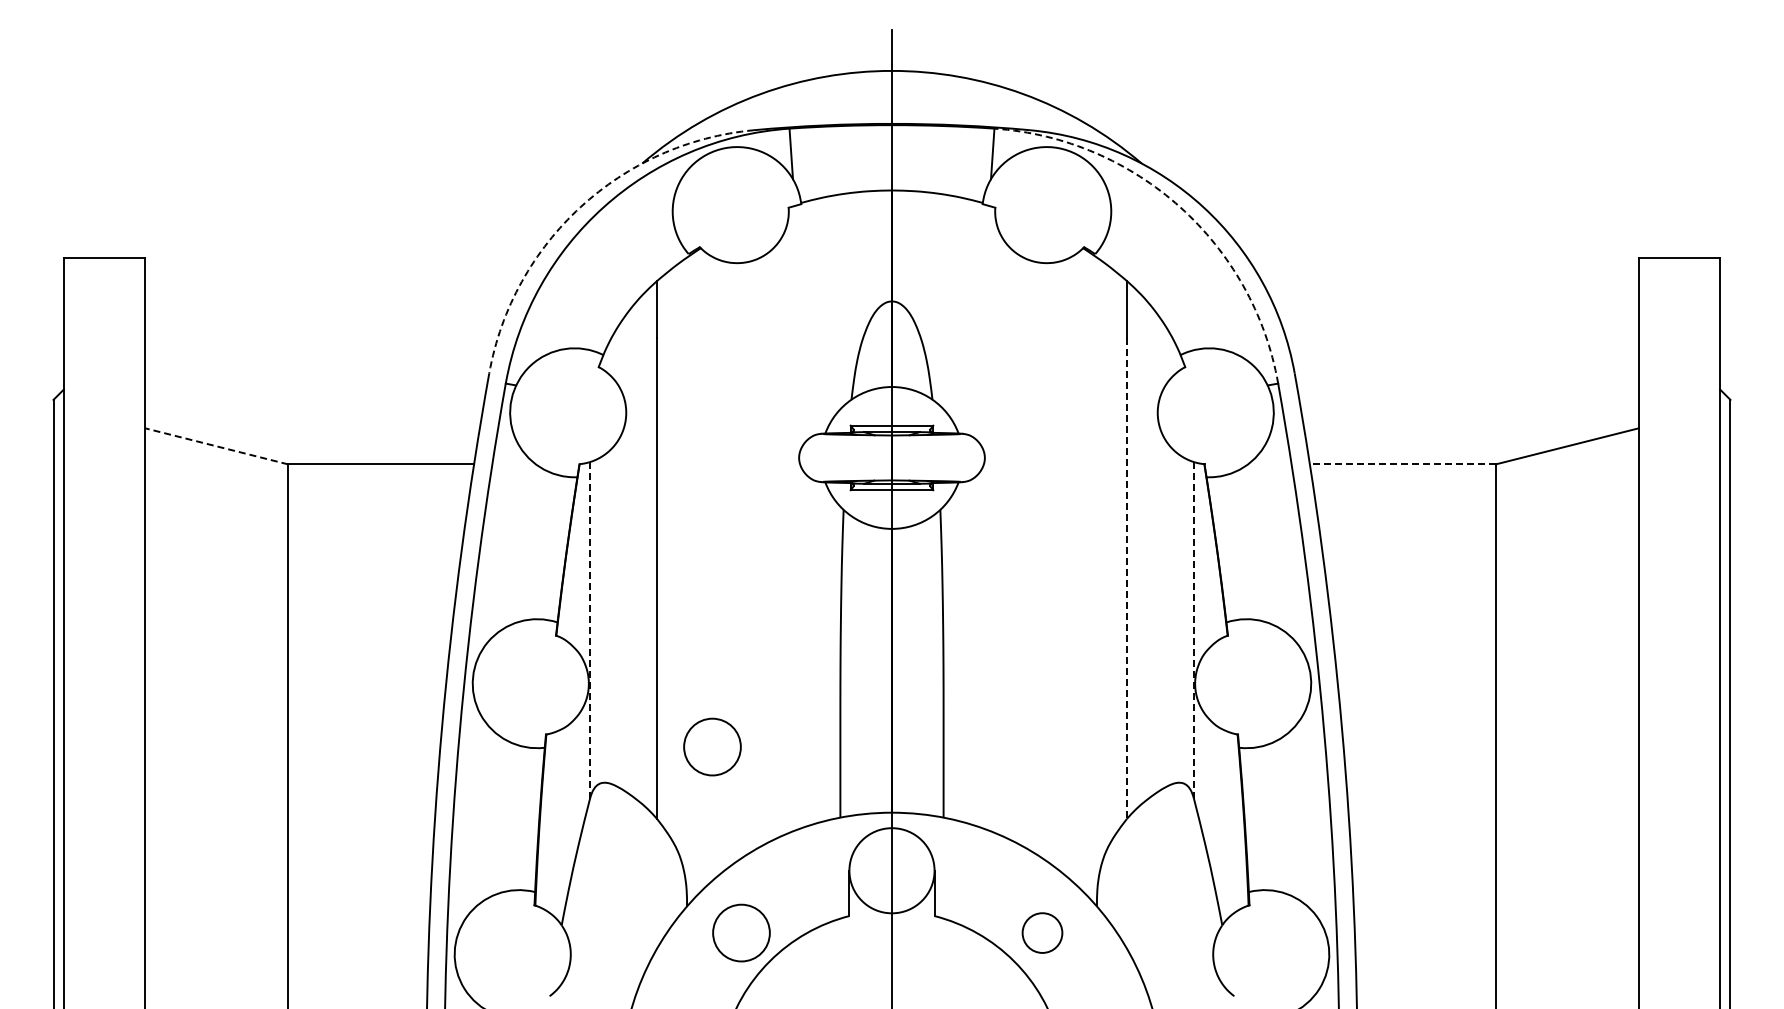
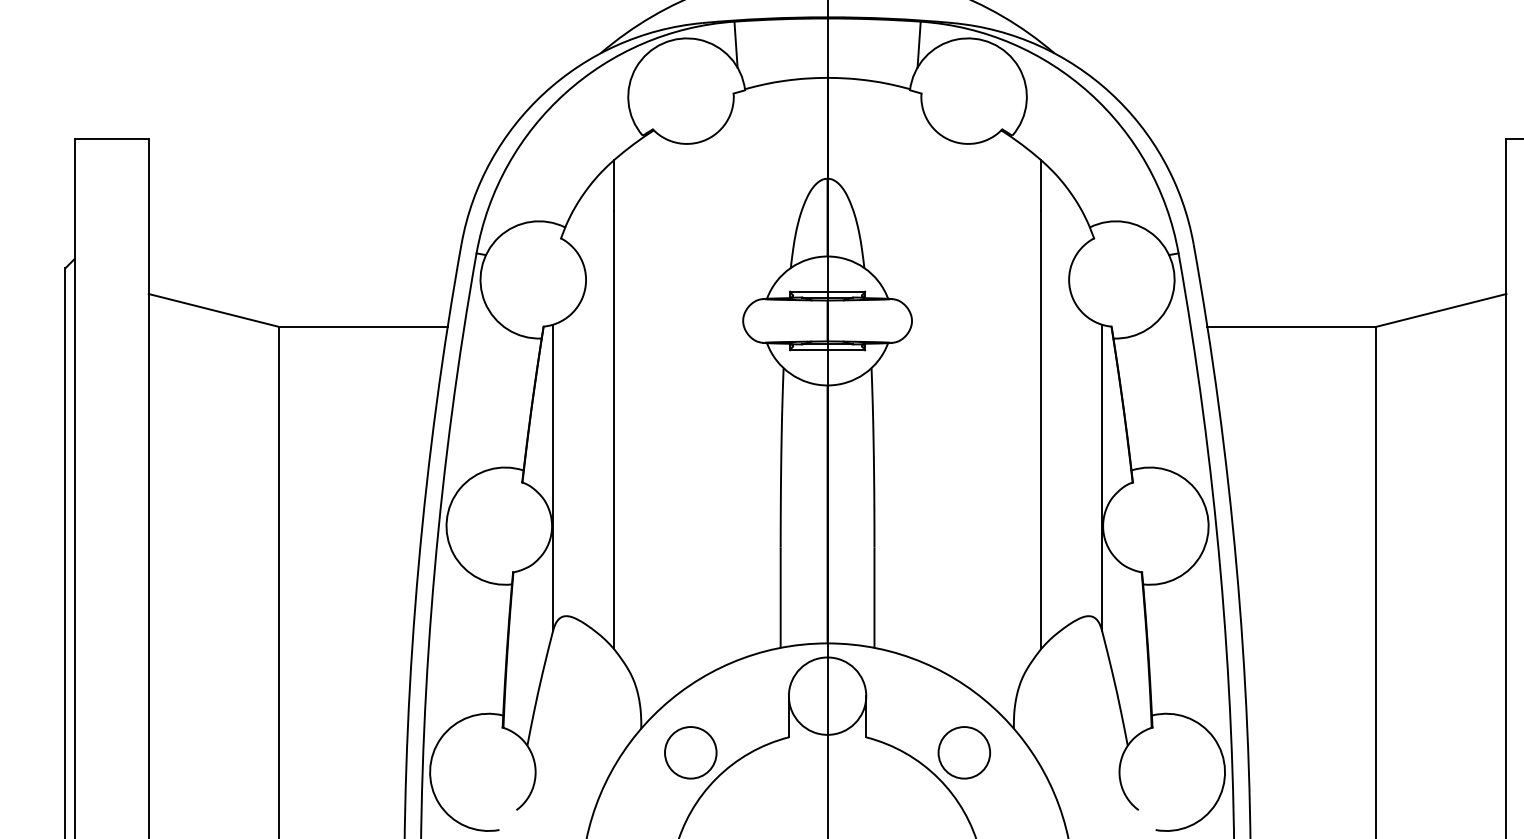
arc: (580, 207) -> (544, 93), dashed -> solid
arc: (1180, 207) -> (1089, 93), dashed -> solid
line: (216, 446) -> (213, 310), dashed -> solid
line: (1402, 464) -> (1291, 326), dashed -> solid
line: (1126, 578) -> (1040, 430), dashed -> solid
line: (590, 630) -> (553, 477), dashed -> solid
line: (1193, 630) -> (1101, 477), dashed -> solid
circle: (712, 746) -> (664, 583), removed
circle: (1042, 932) -> (964, 752), size x1.43

